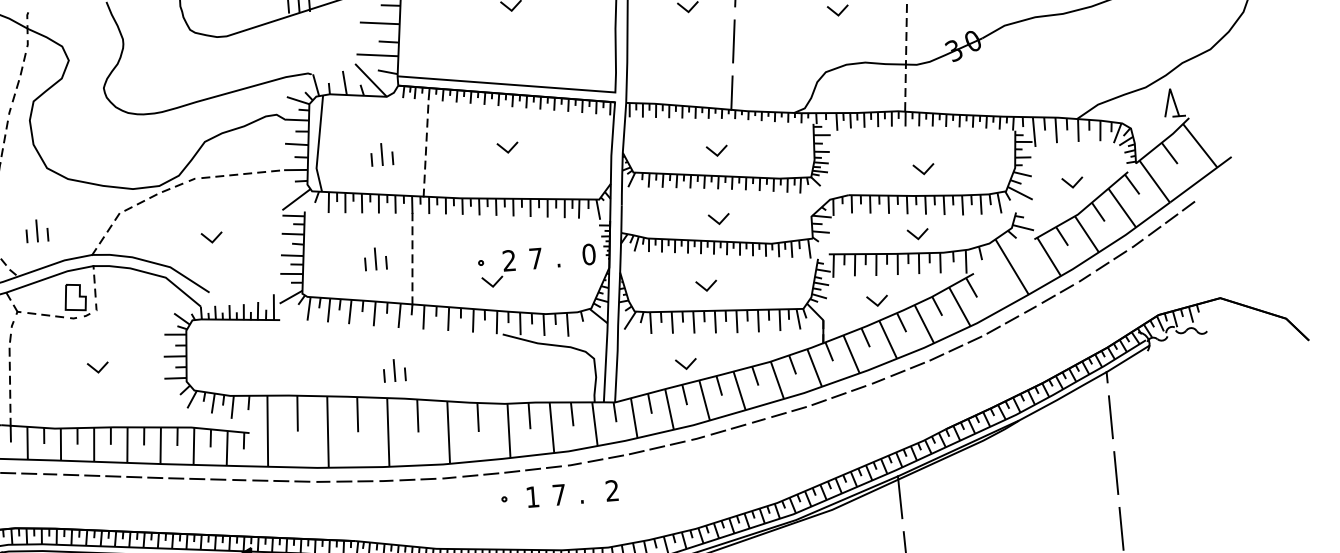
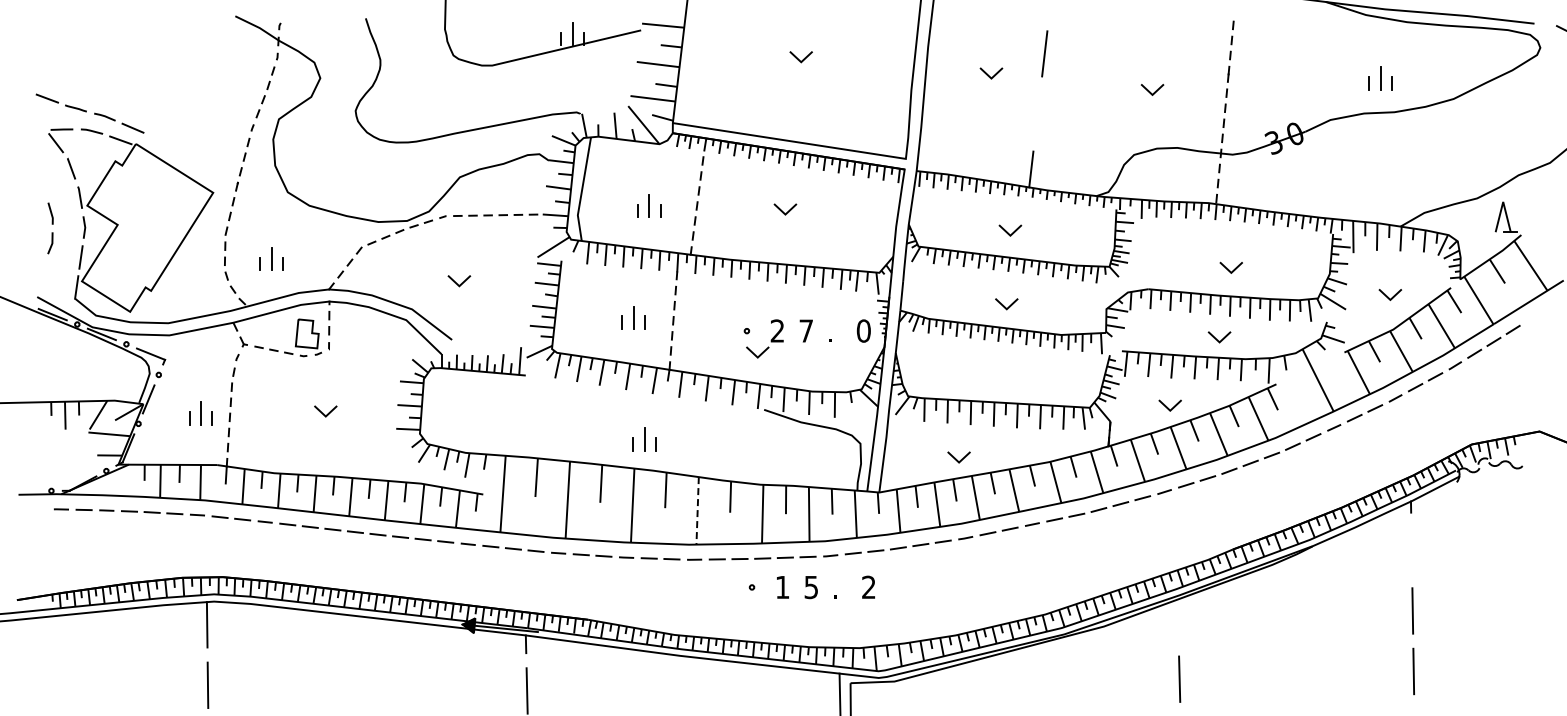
line: (733, 40) -> (1037, 113), removed
line: (704, 287) -> (985, 376), removed
line: (1110, 417) -> (1411, 550), removed
line: (448, 432) -> (697, 510), solid -> dashed
text: (558, 495) -> (810, 587), 7 -> 5
line: (899, 497) -> (1177, 618), removed

